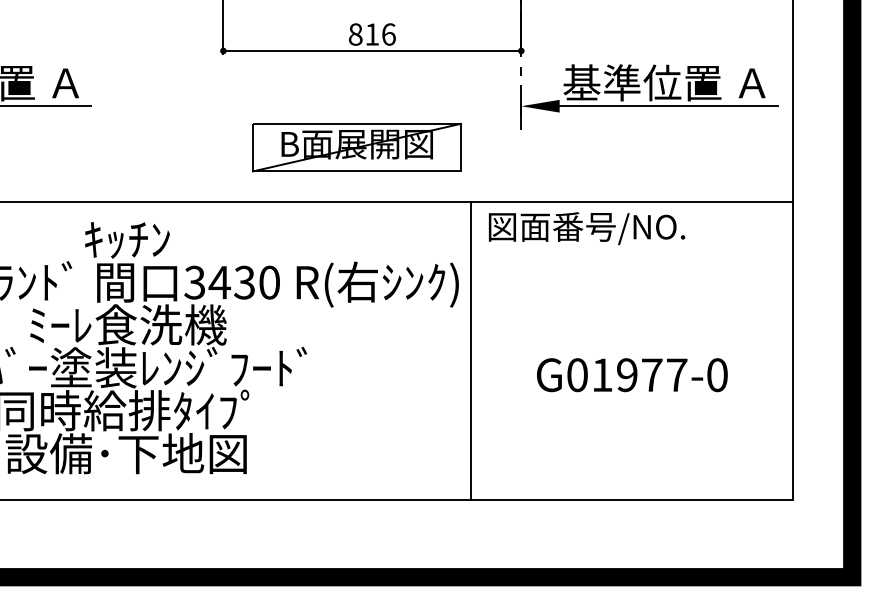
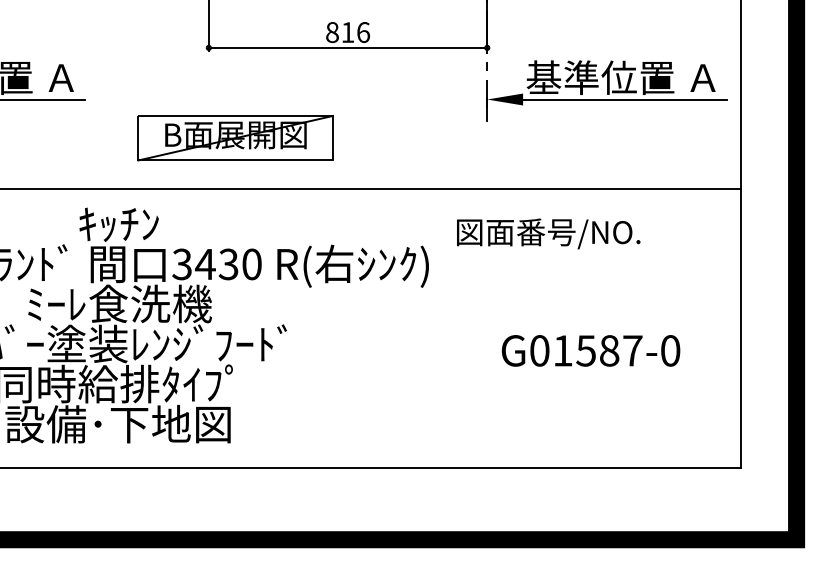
part: (356, 147) -> (235, 138), moved
text: (586, 228) -> (548, 233), moved
line: (471, 351) -> (440, 328), removed
text: (639, 374) -> (597, 350), G01977-0 -> G01587-0

